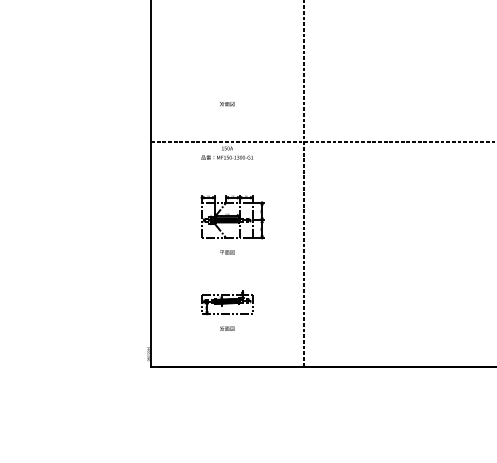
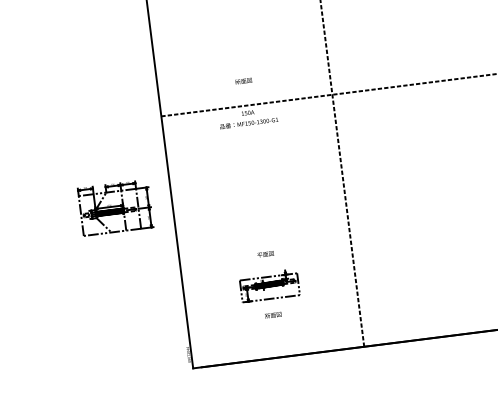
text: (227, 104) -> (244, 81), moved
part: (232, 217) -> (115, 208), moved
text: (227, 252) -> (265, 254), moved

